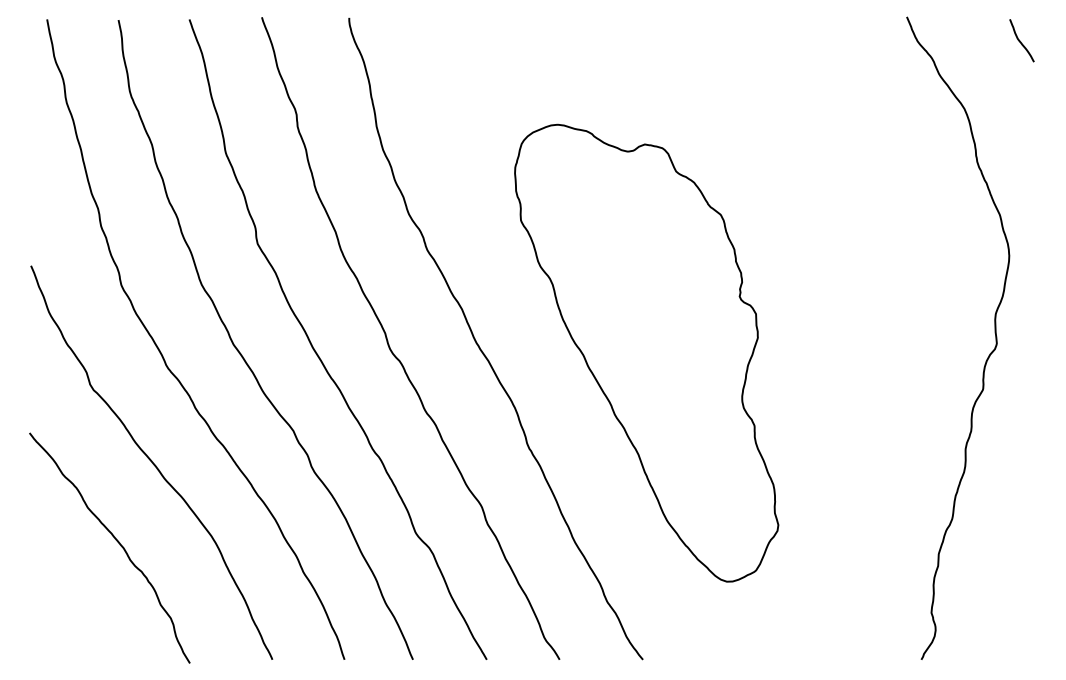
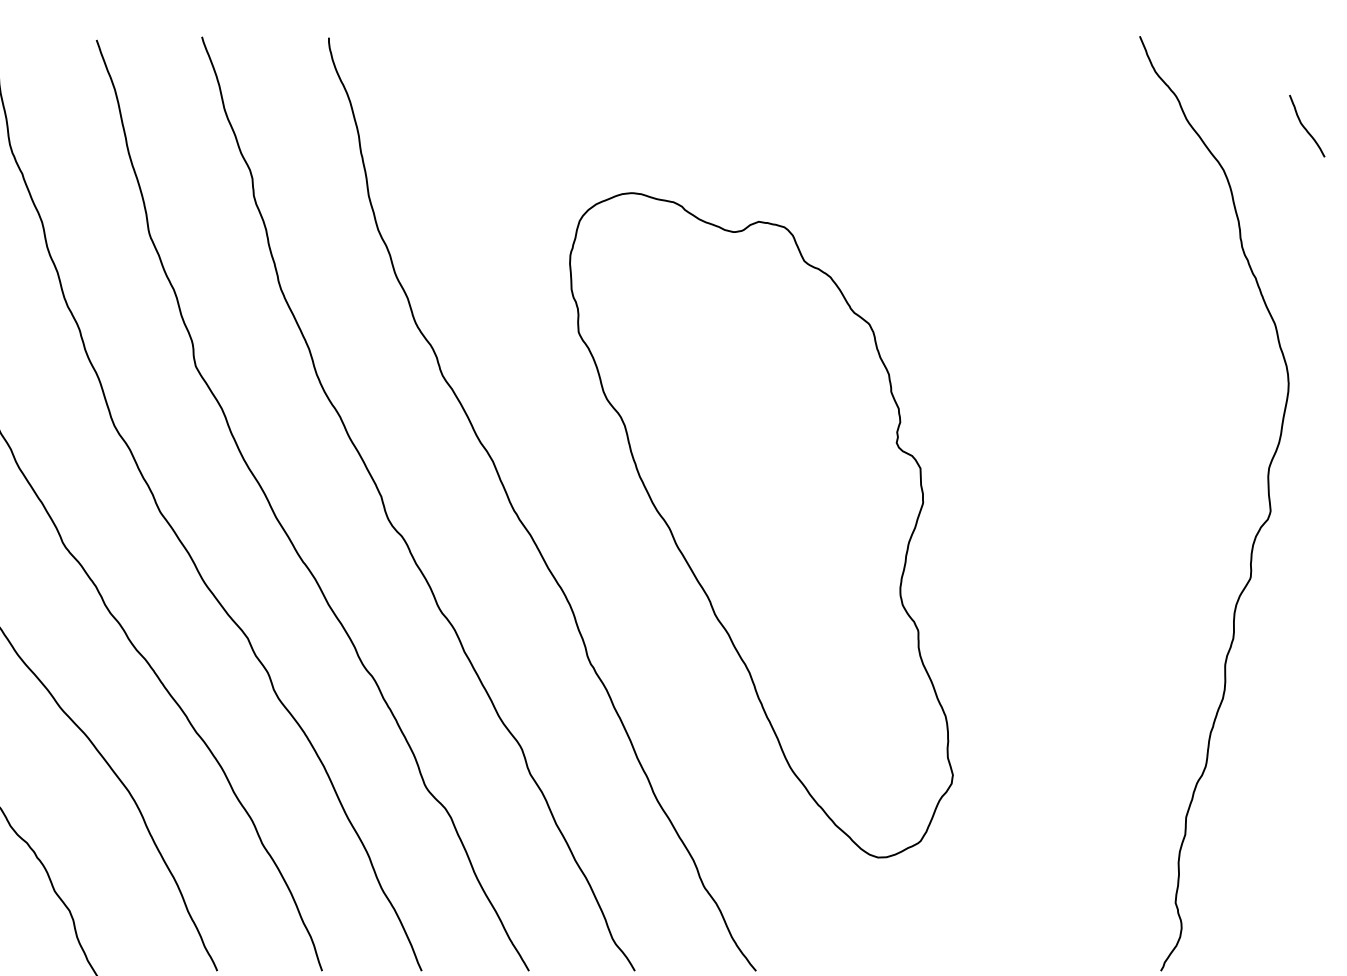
curve: (1020, 40) -> (1305, 125), moved

